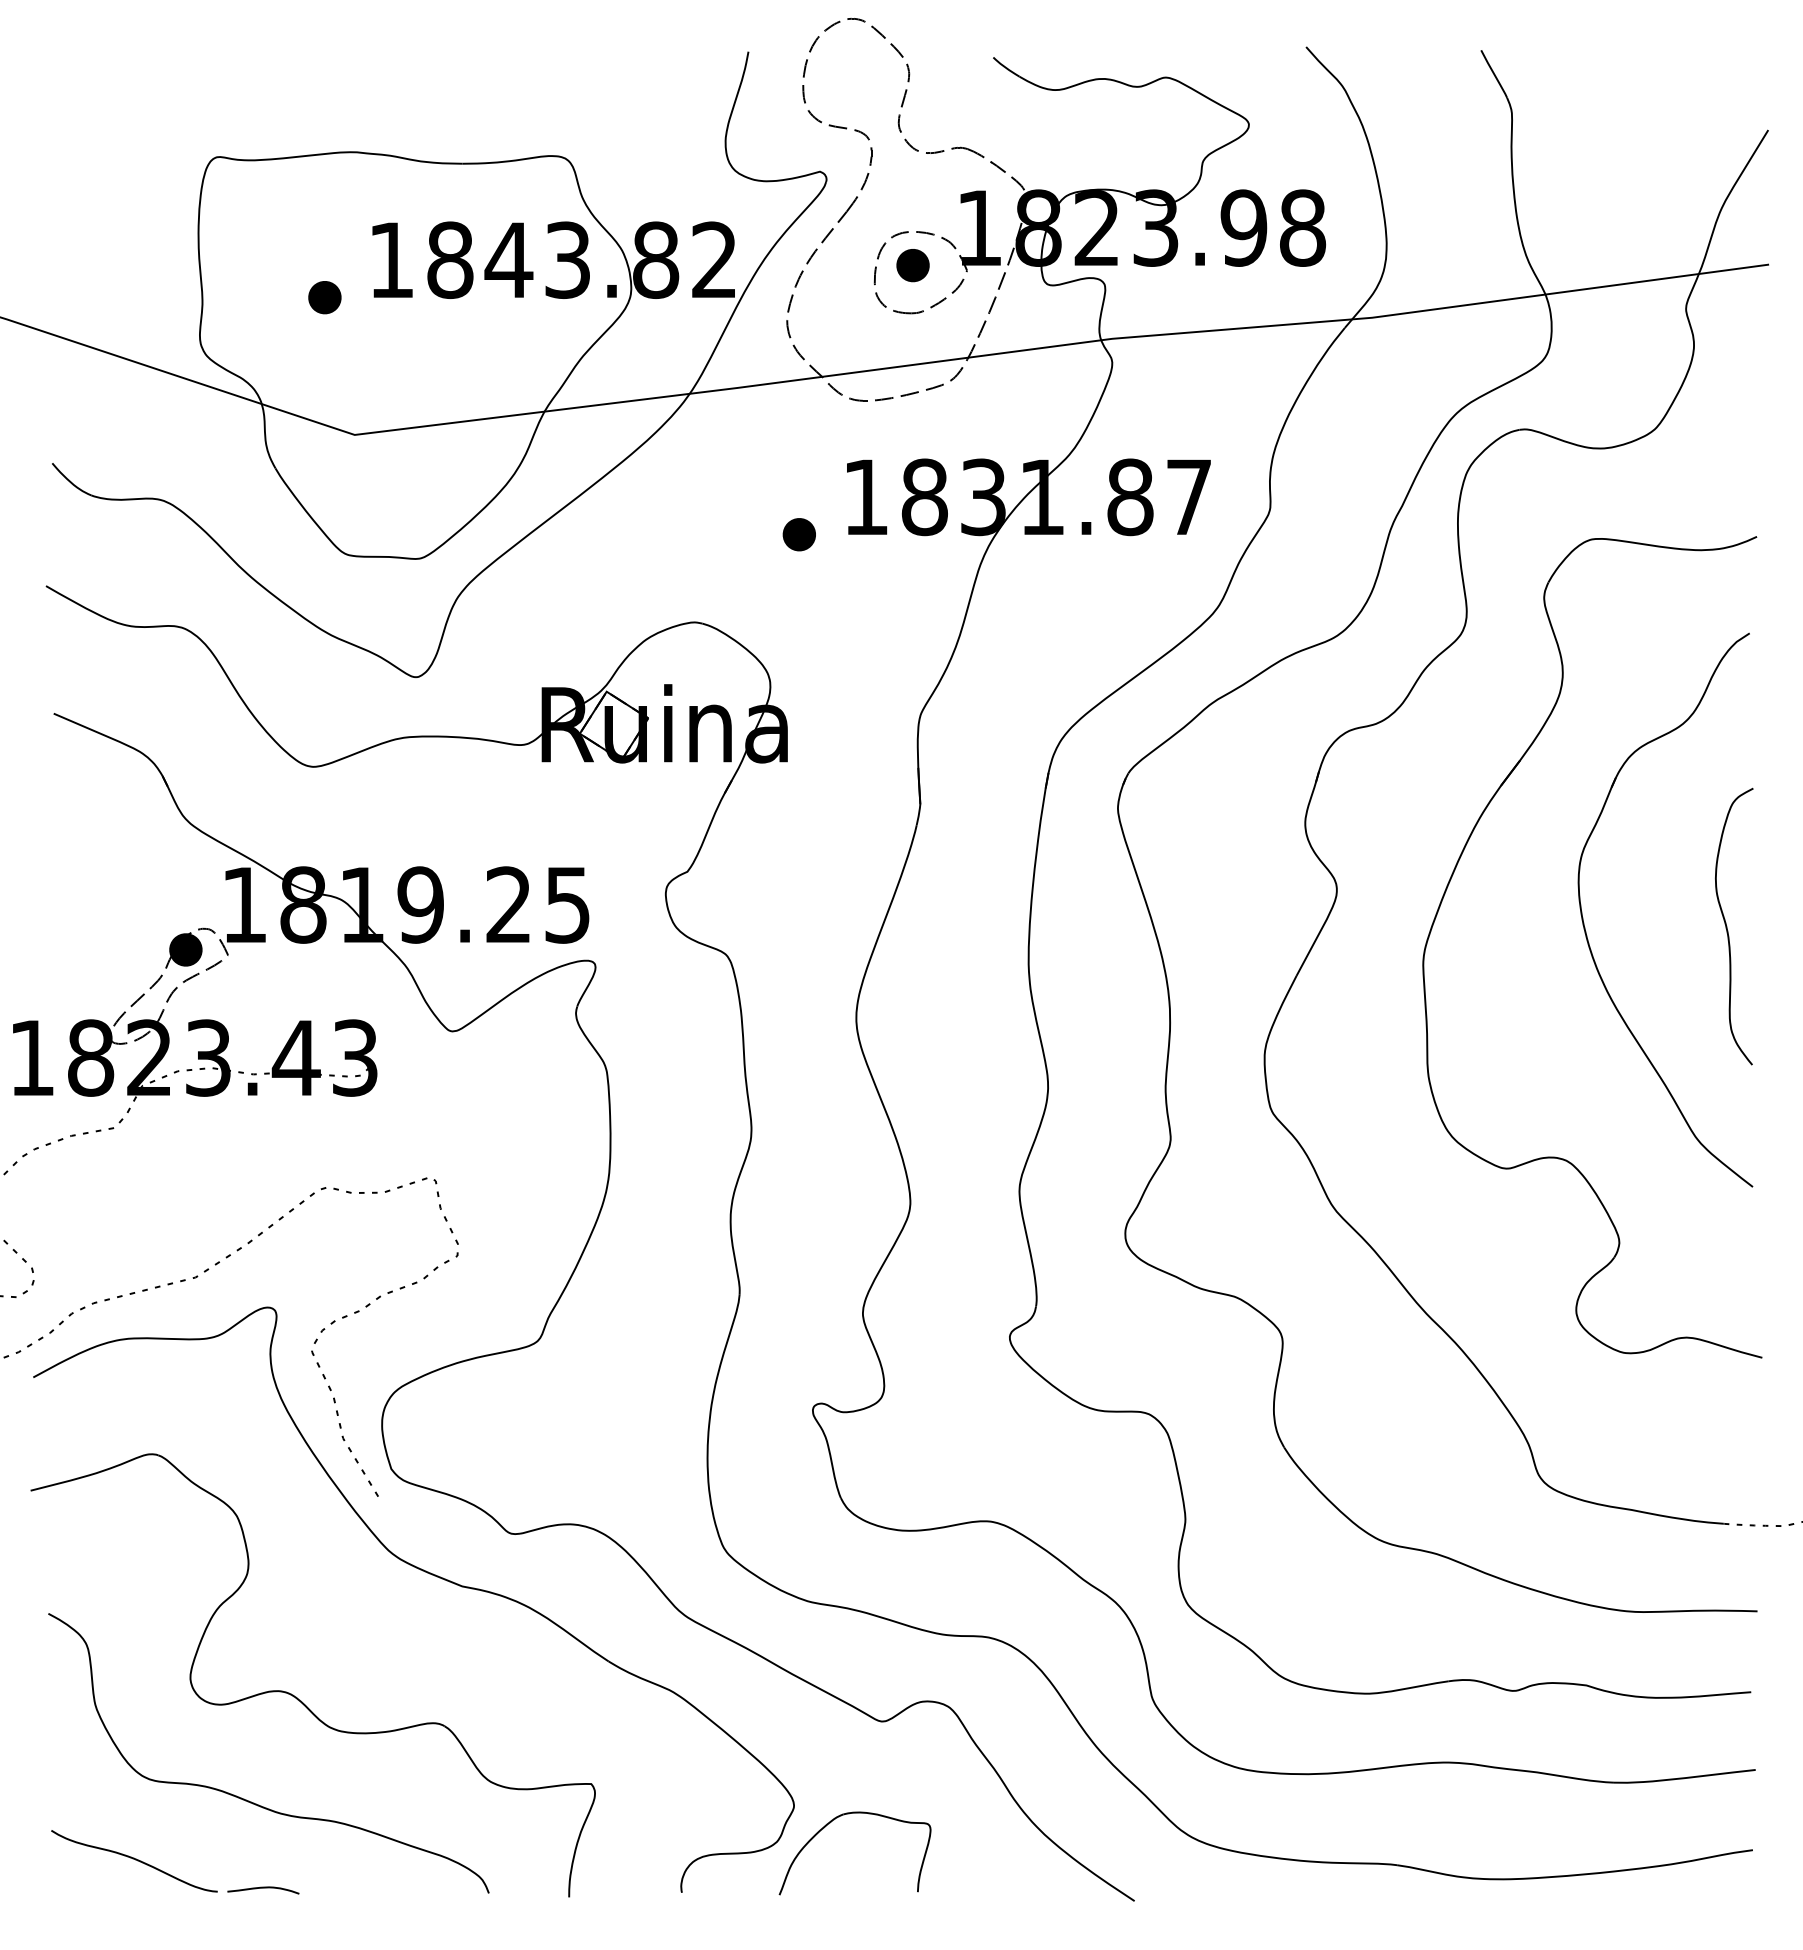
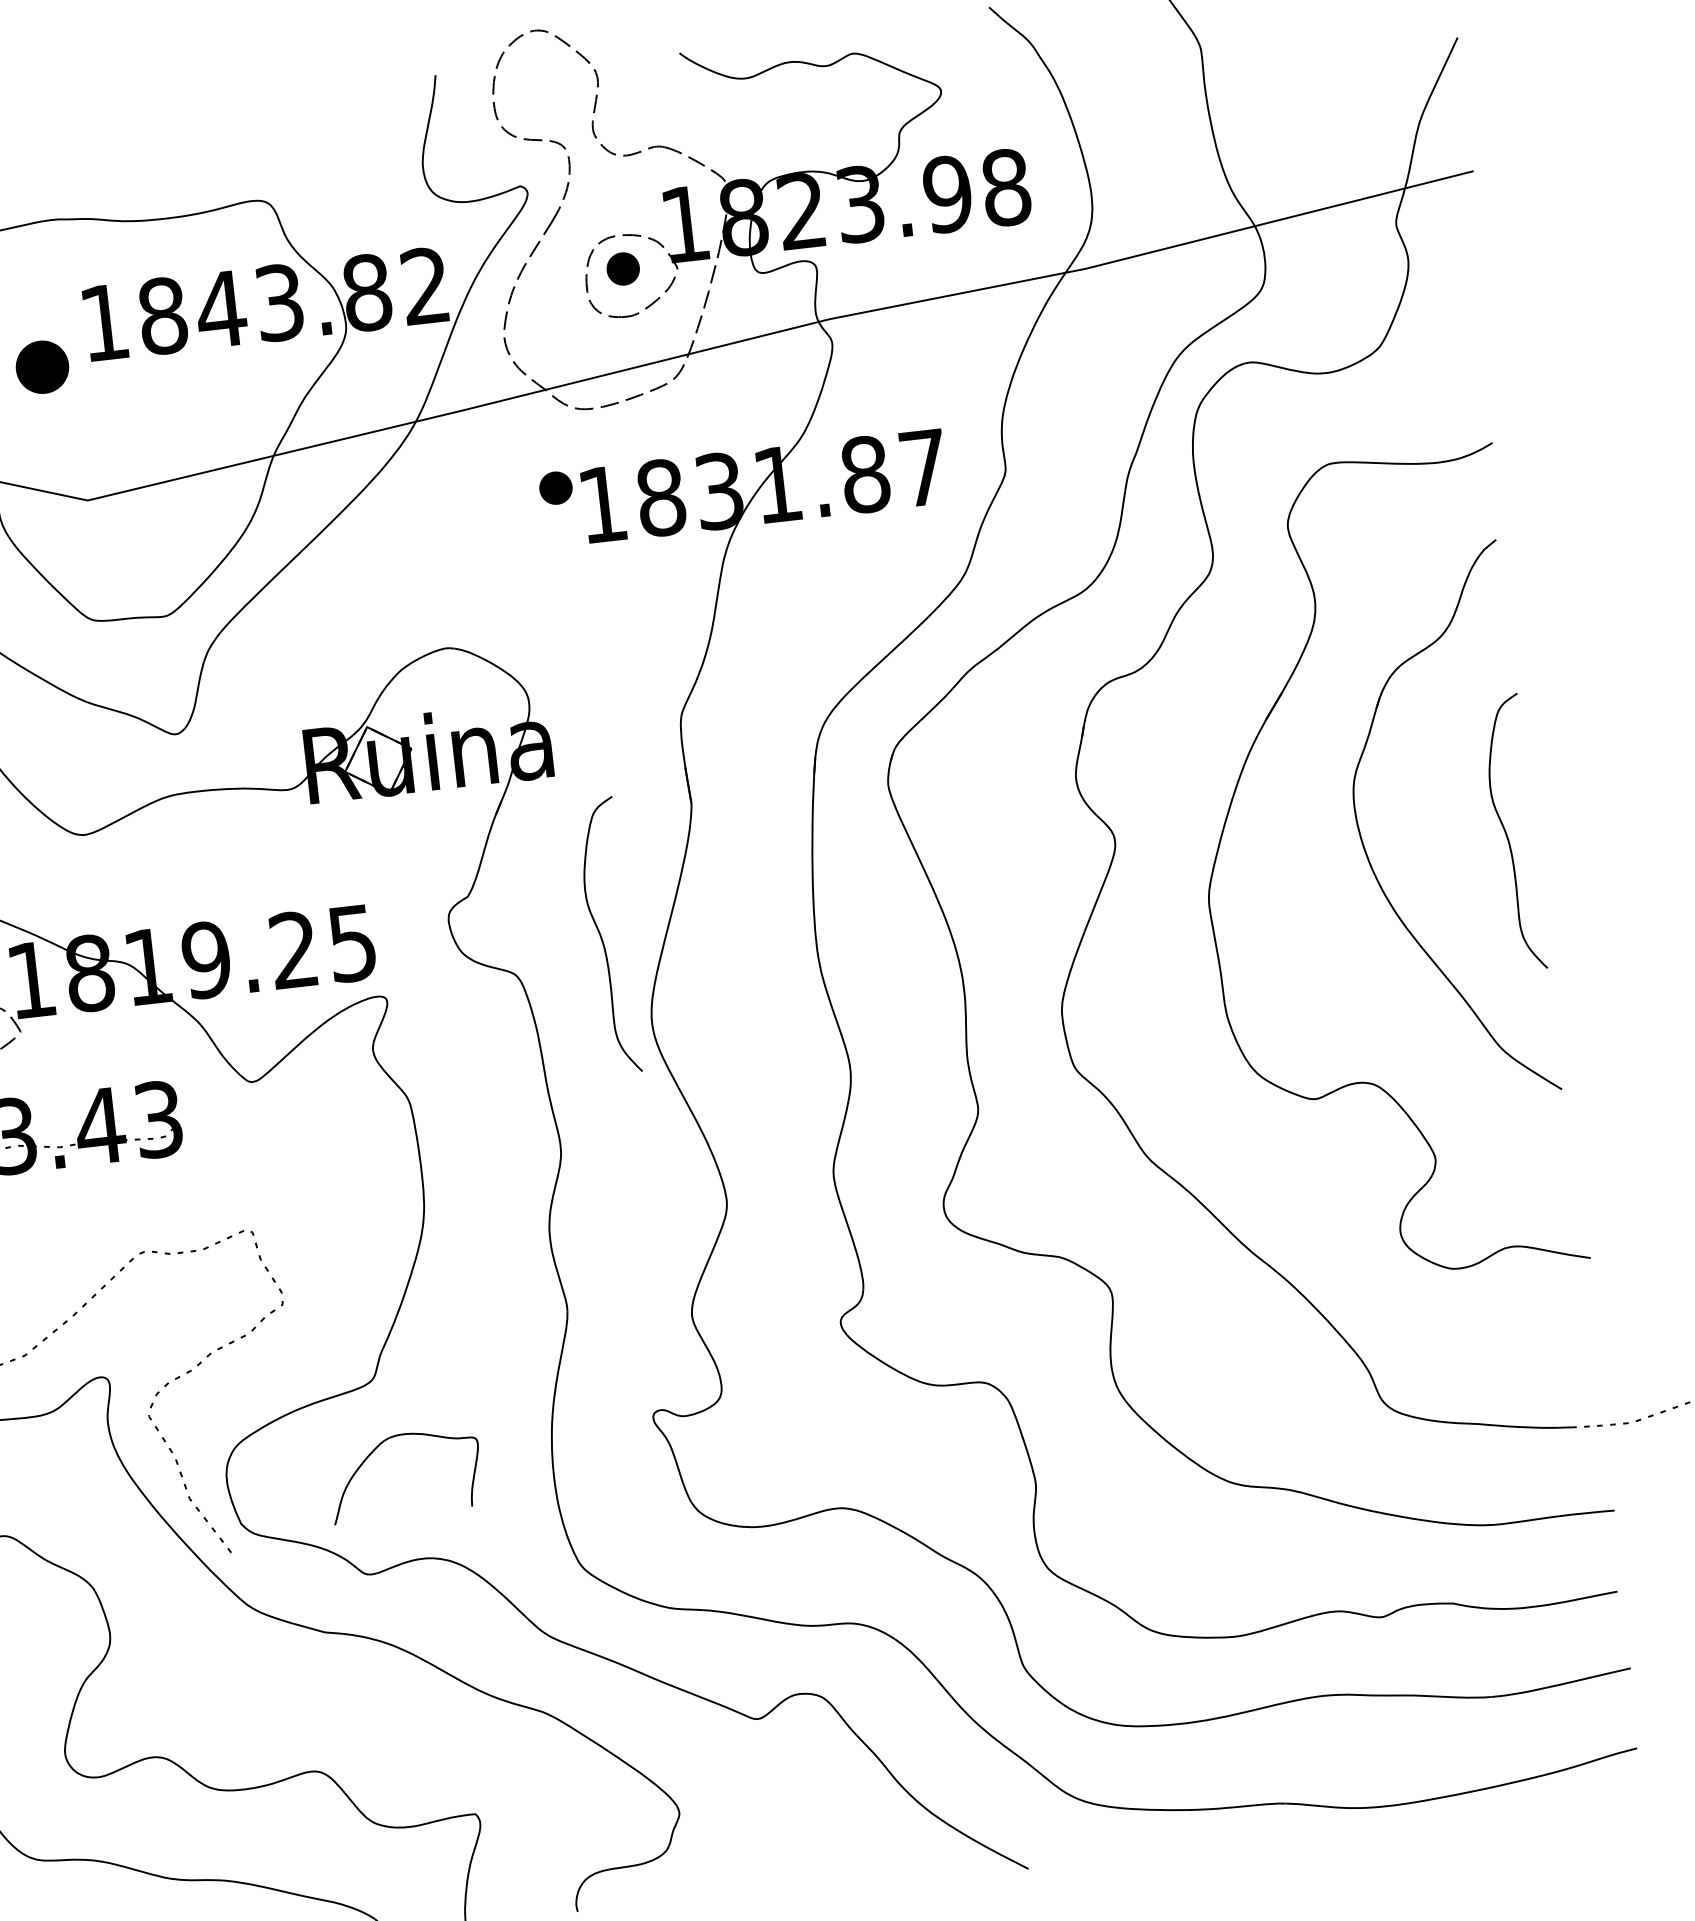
part: (324, 297) -> (42, 367), size x1.6
part: (798, 534) -> (555, 488), moved
curve: (816, 926) -> (602, 936), added
part: (830, 1823) -> (377, 1448), moved

